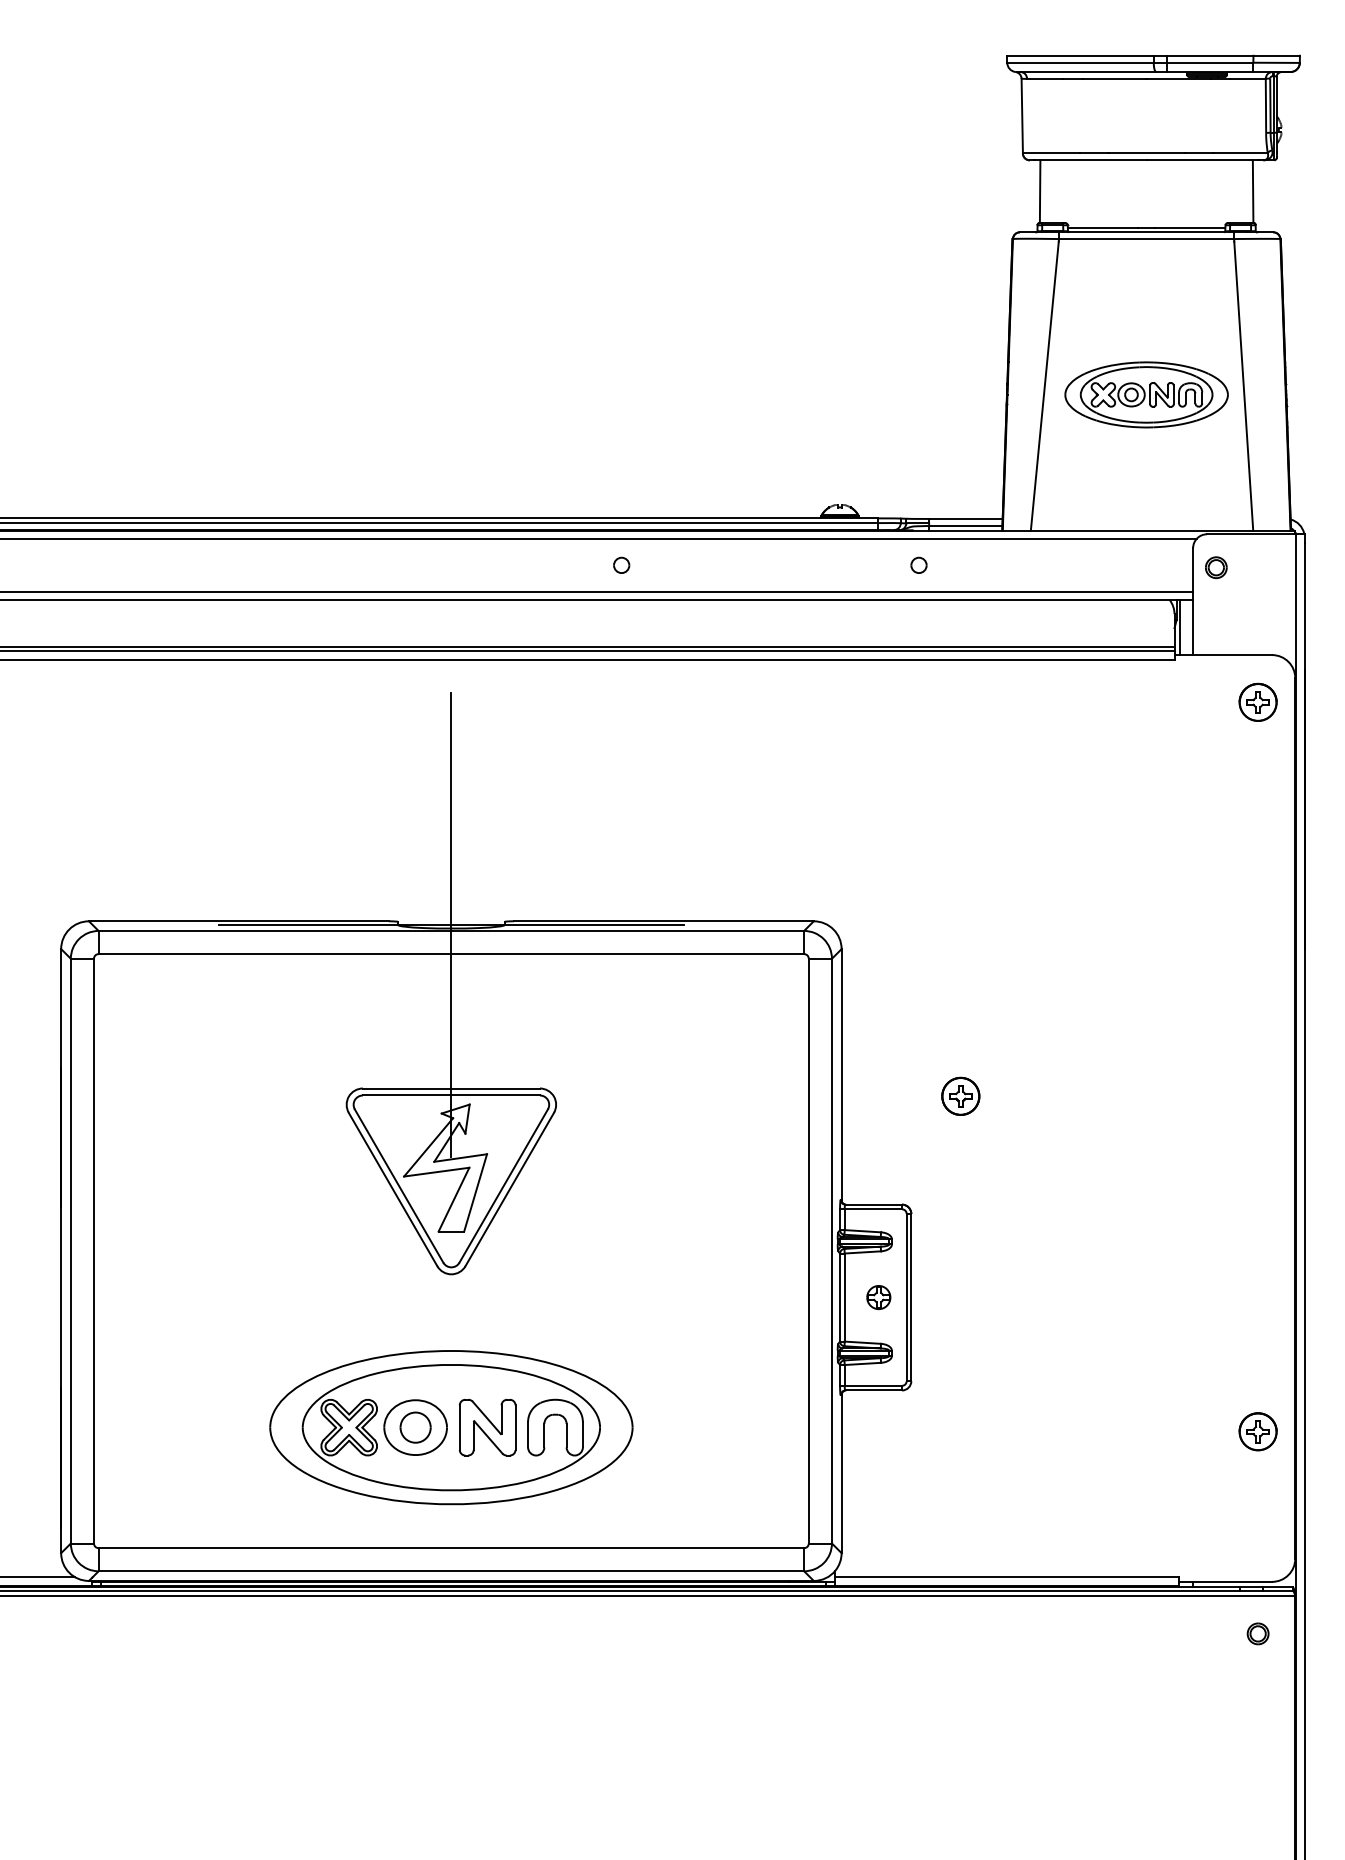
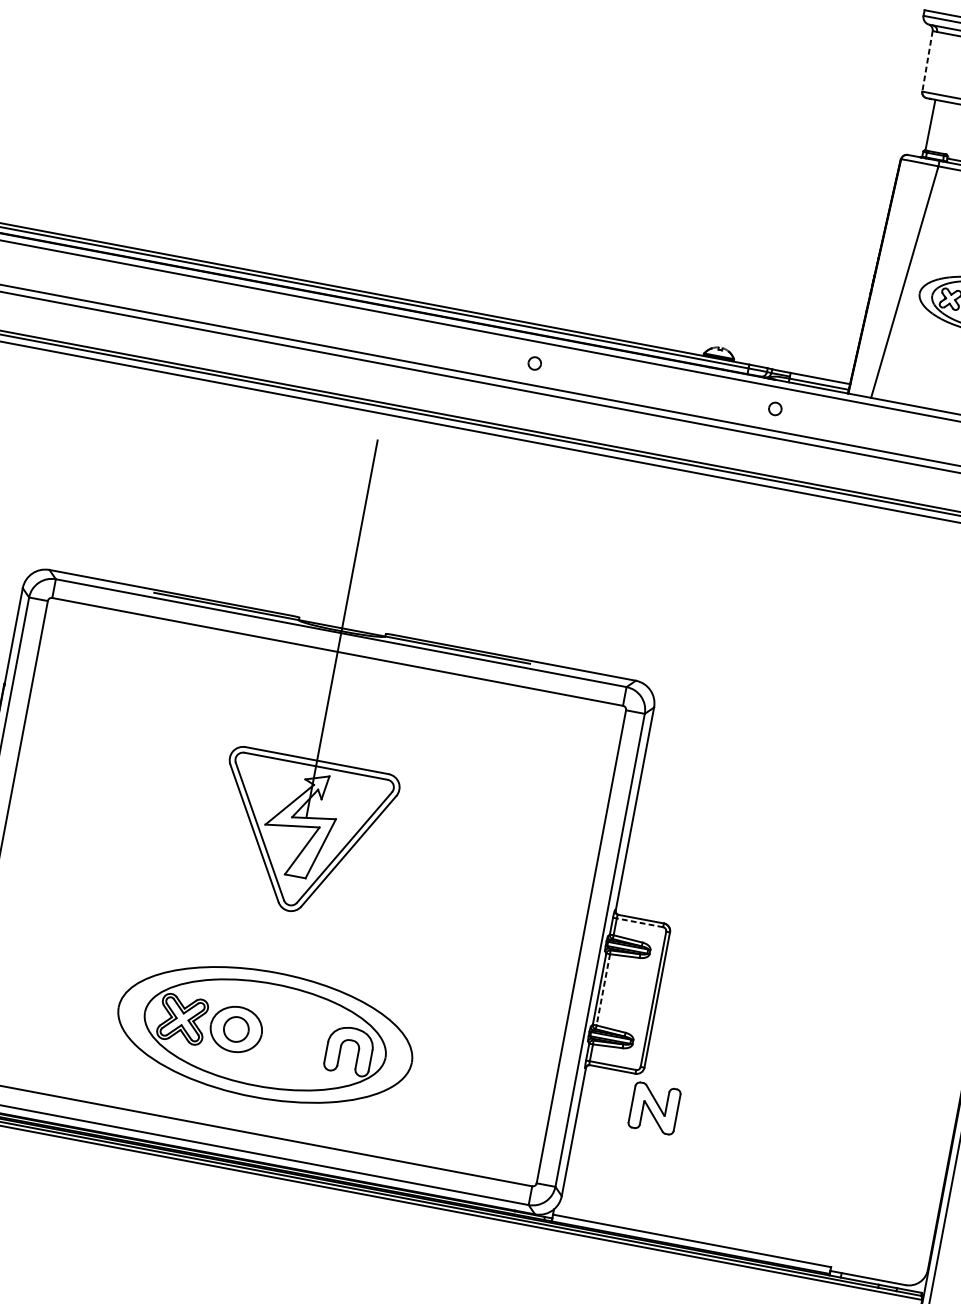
line: (1022, 116) -> (927, 61), solid -> dashed
part: (960, 1095) -> (727, 844), removed
line: (873, 1209) -> (640, 923), solid -> dashed
part: (878, 1297) -> (630, 994), removed
line: (844, 1298) -> (603, 990), solid -> dashed
part: (487, 1427) -> (654, 1108), moved
part: (1257, 1431) -> (916, 1161), removed

